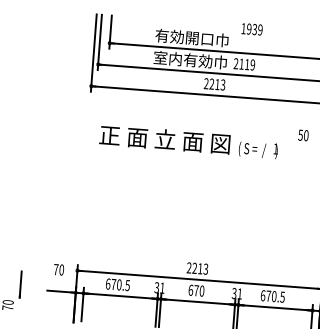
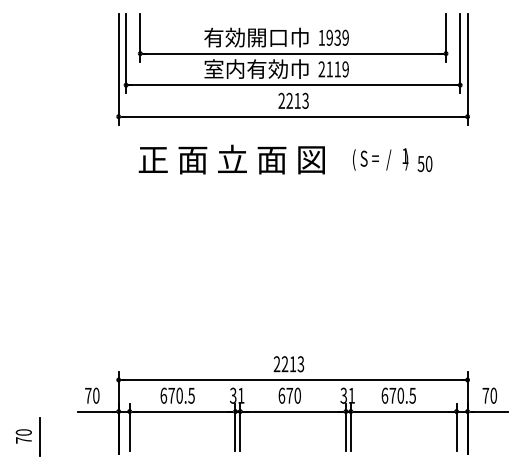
text: (251, 29) -> (333, 37), moved
text: (164, 139) -> (231, 159), moved
text: (258, 150) -> (380, 159), moved
text: (59, 269) -> (92, 395), moved
line: (20, 284) -> (39, 436), moved

